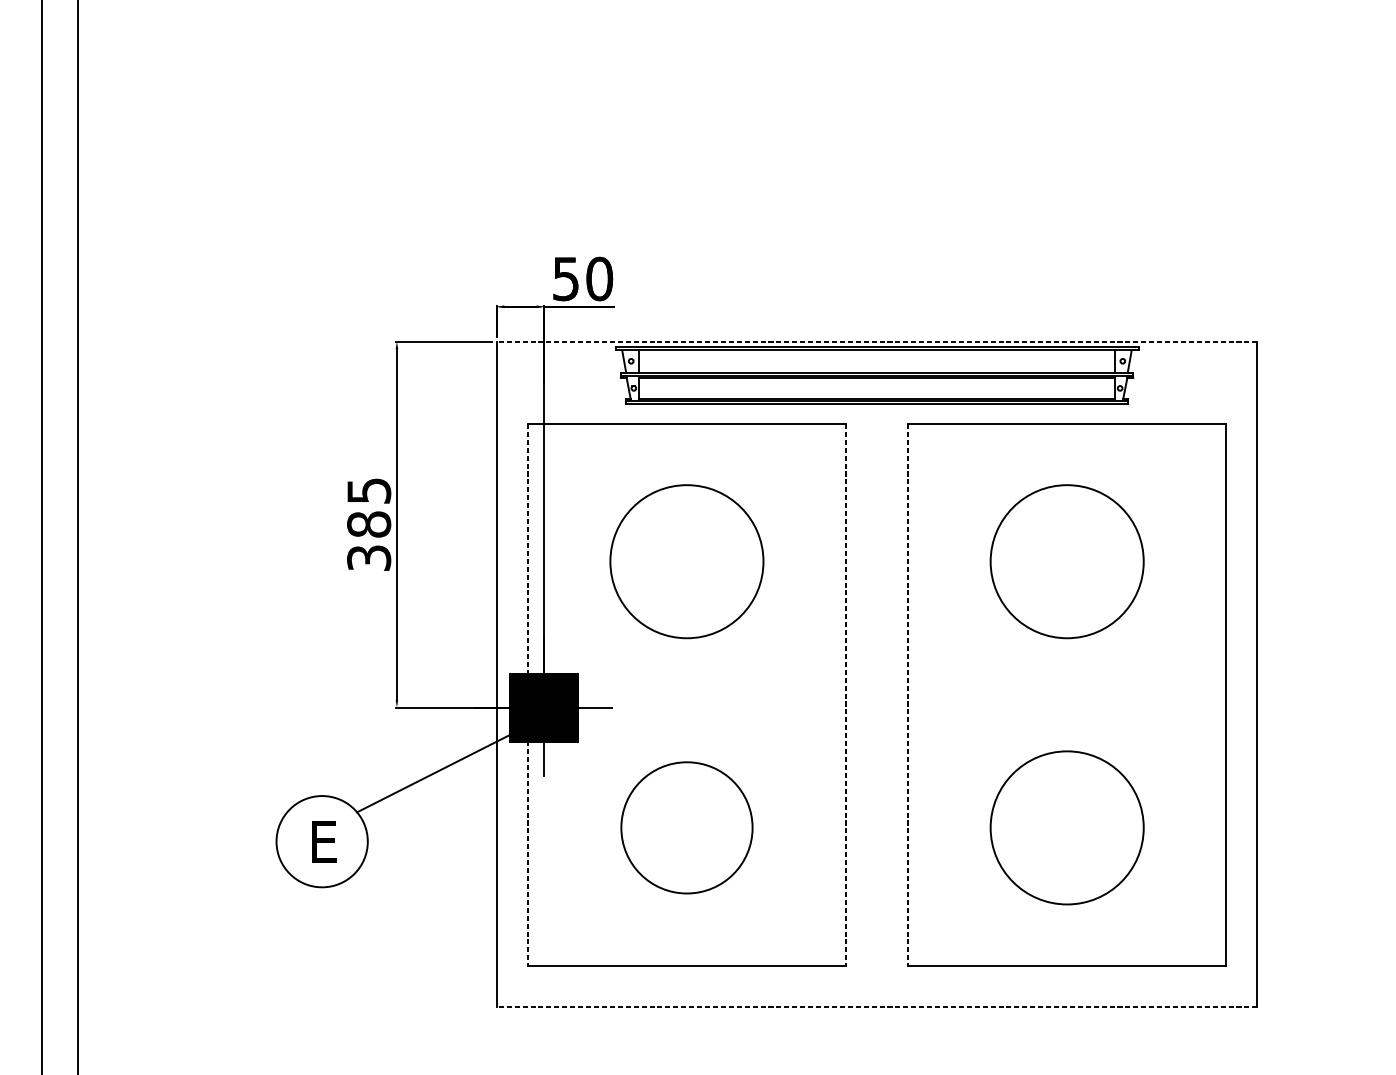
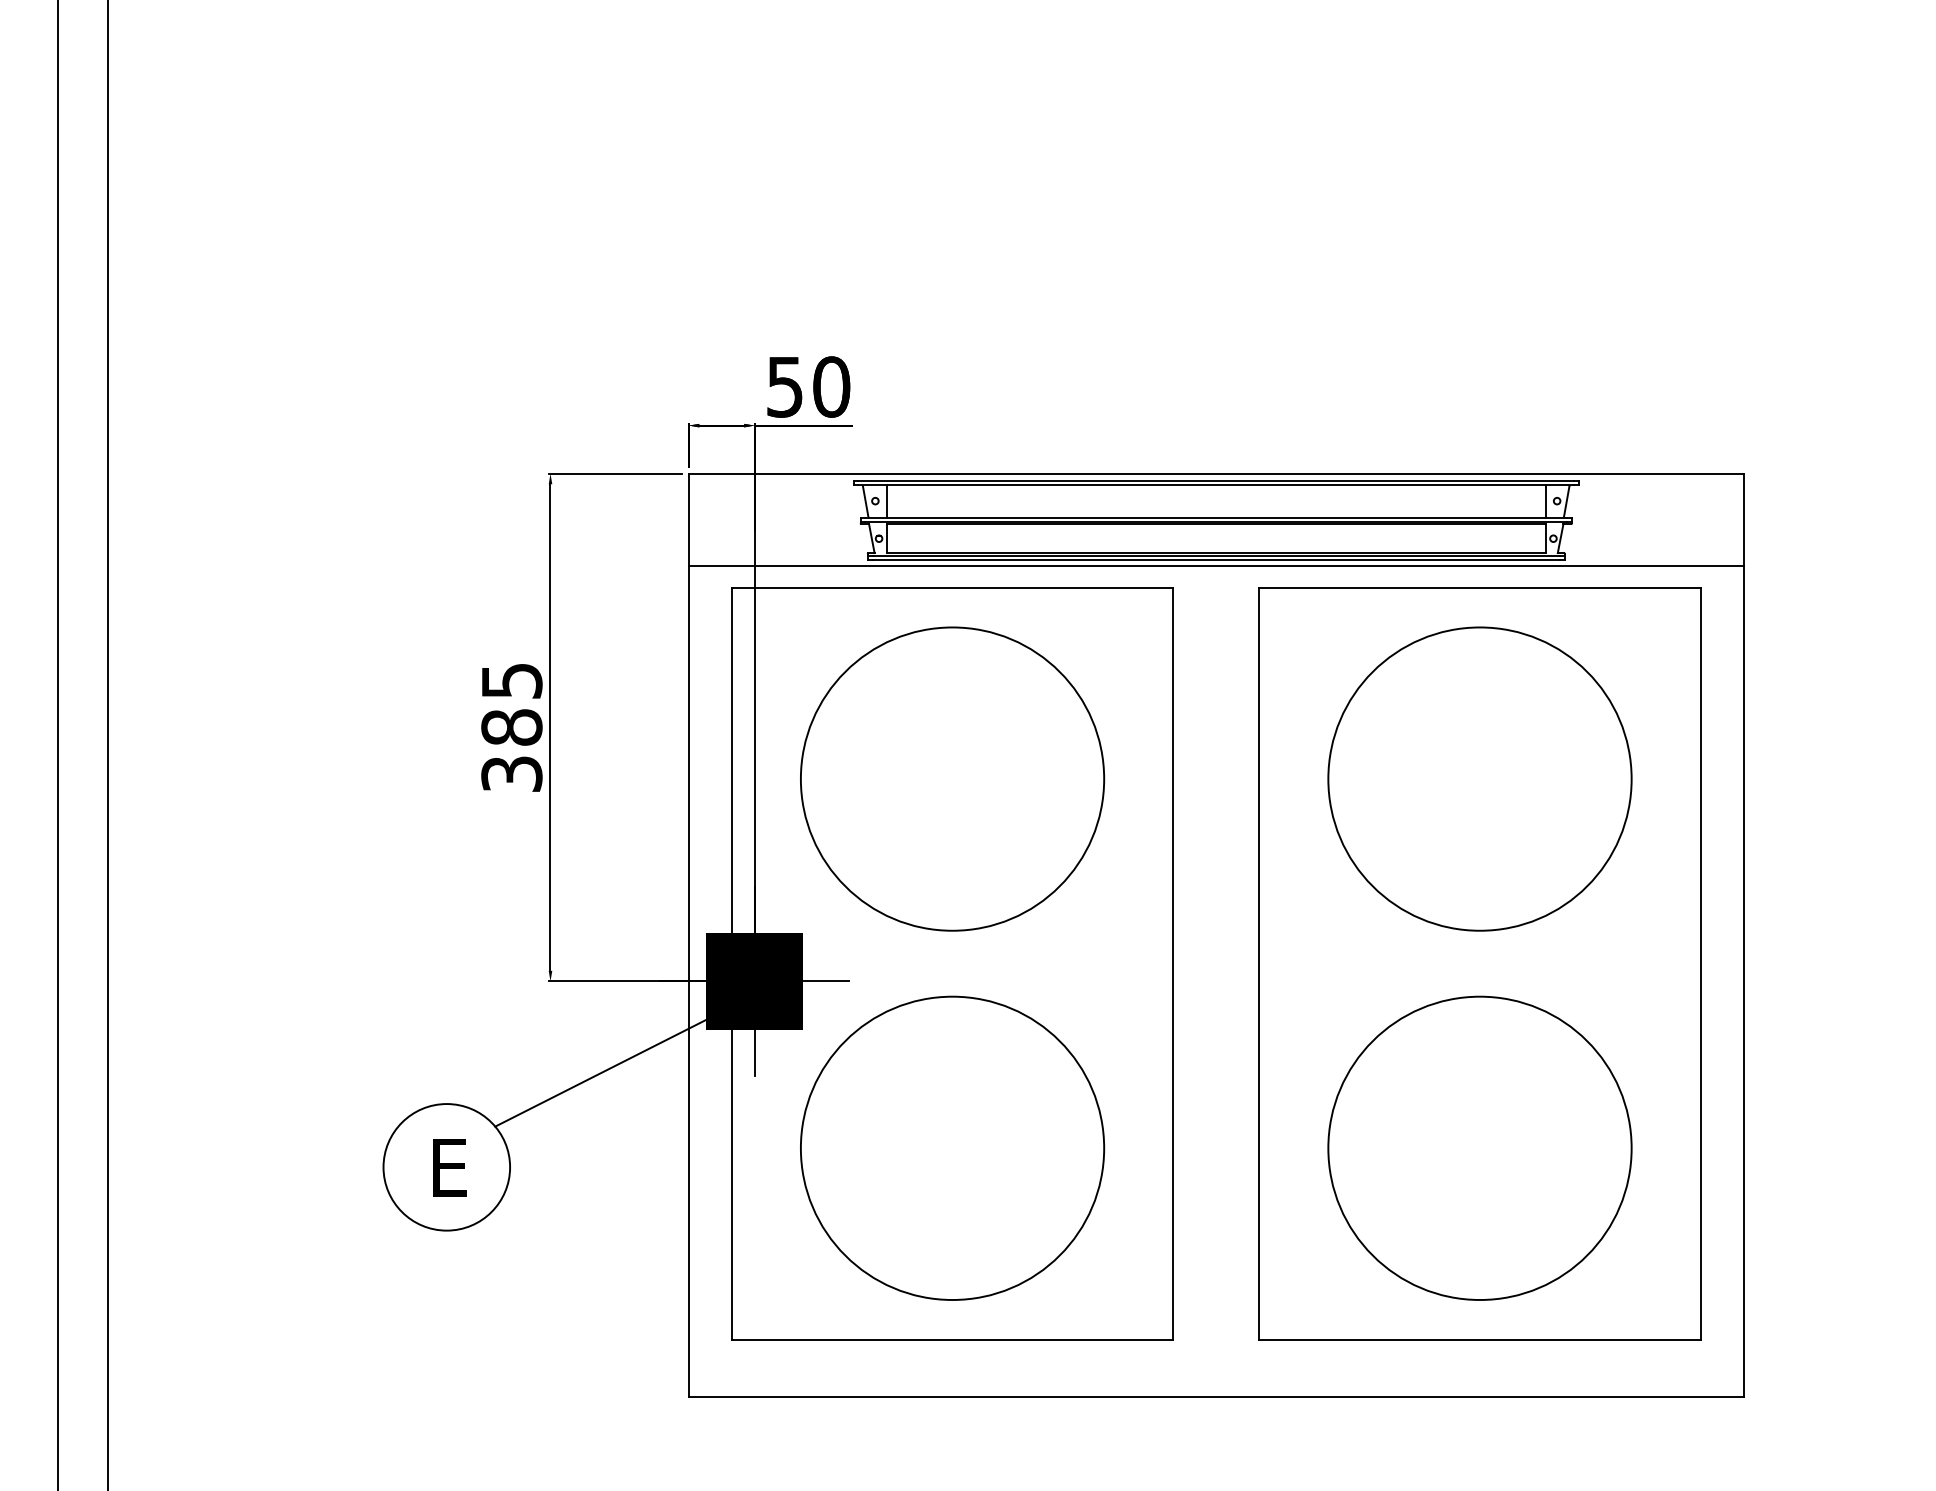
line: (876, 341) -> (1215, 473), dashed -> solid
line: (876, 408) -> (1215, 566), added
circle: (686, 561) -> (952, 778), size x1.43
circle: (1066, 561) -> (1479, 778), size x1.43
line: (527, 694) -> (731, 963), dashed -> solid
line: (846, 694) -> (1173, 963), dashed -> solid
line: (908, 694) -> (1259, 963), dashed -> solid
circle: (686, 827) -> (952, 1147), size x1.67
circle: (1066, 827) -> (1479, 1147), size x1.43
line: (876, 1006) -> (1215, 1396), dashed -> solid

